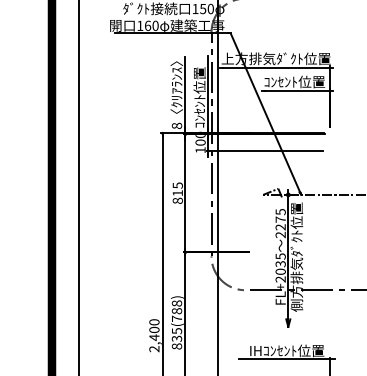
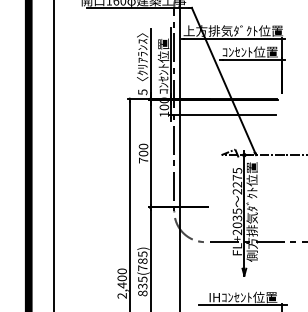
text: (176, 125) -> (142, 91), 8 -> 5
text: (177, 192) -> (143, 152), 815 -> 700
text: (176, 303) -> (142, 254), 835(788) -> 835(785)

